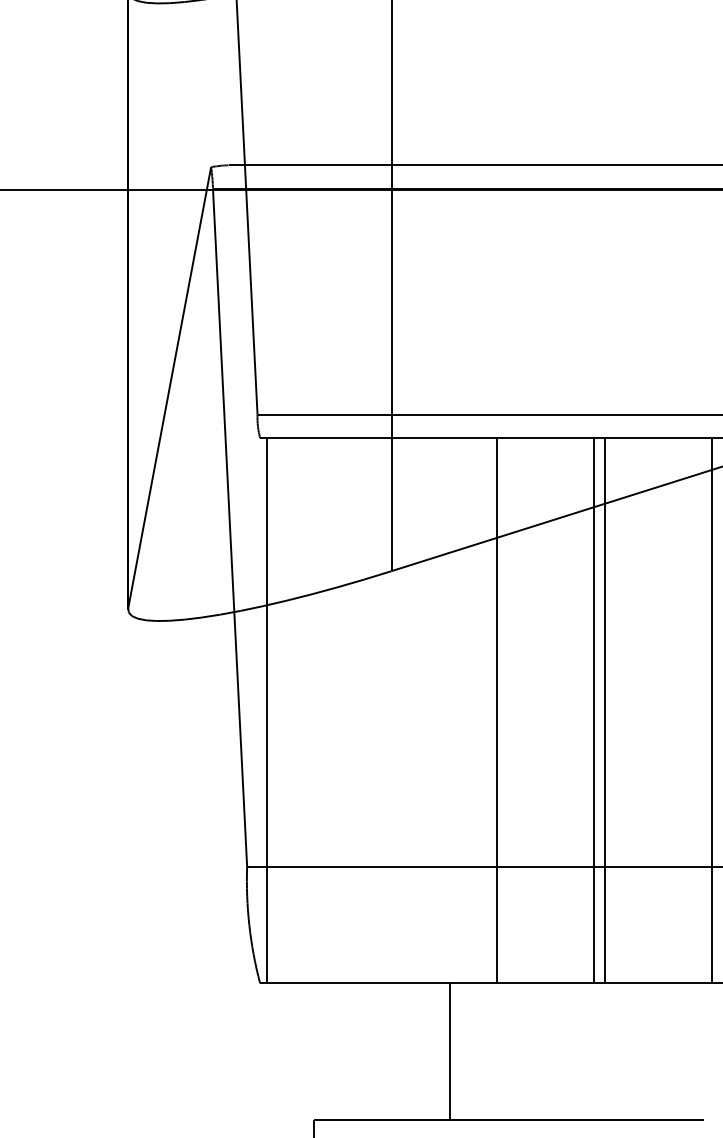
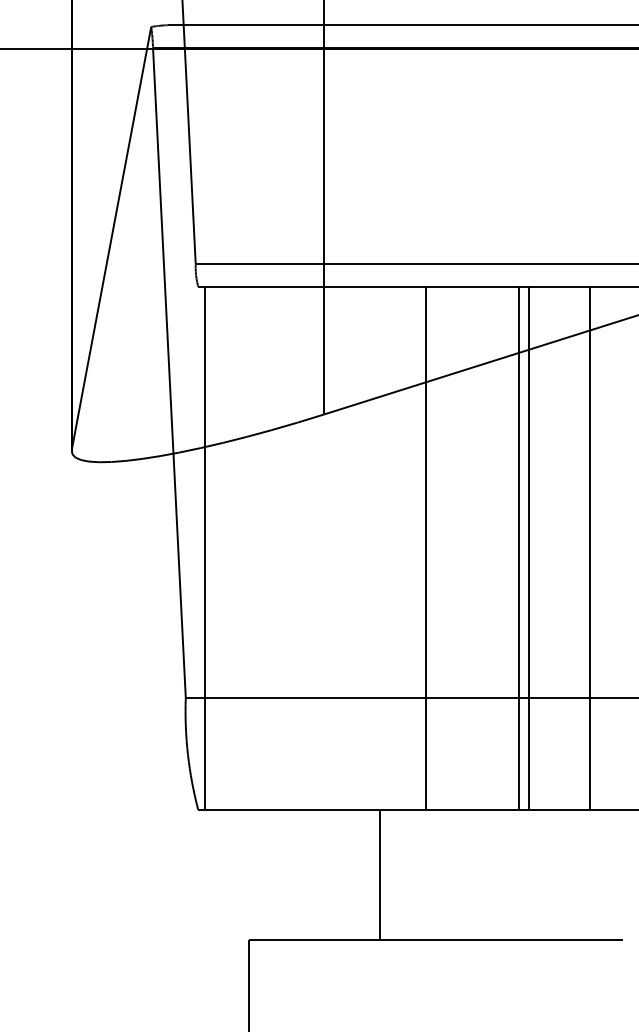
line: (712, 710) -> (589, 548), moved

